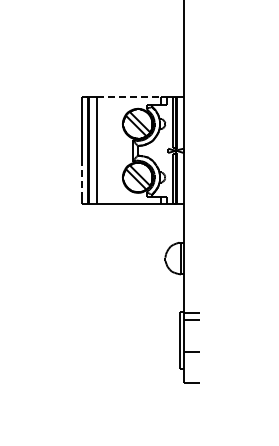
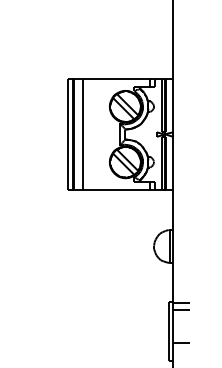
line: (129, 97) -> (116, 79), dashed -> solid
line: (82, 177) -> (67, 162), dashed -> solid

